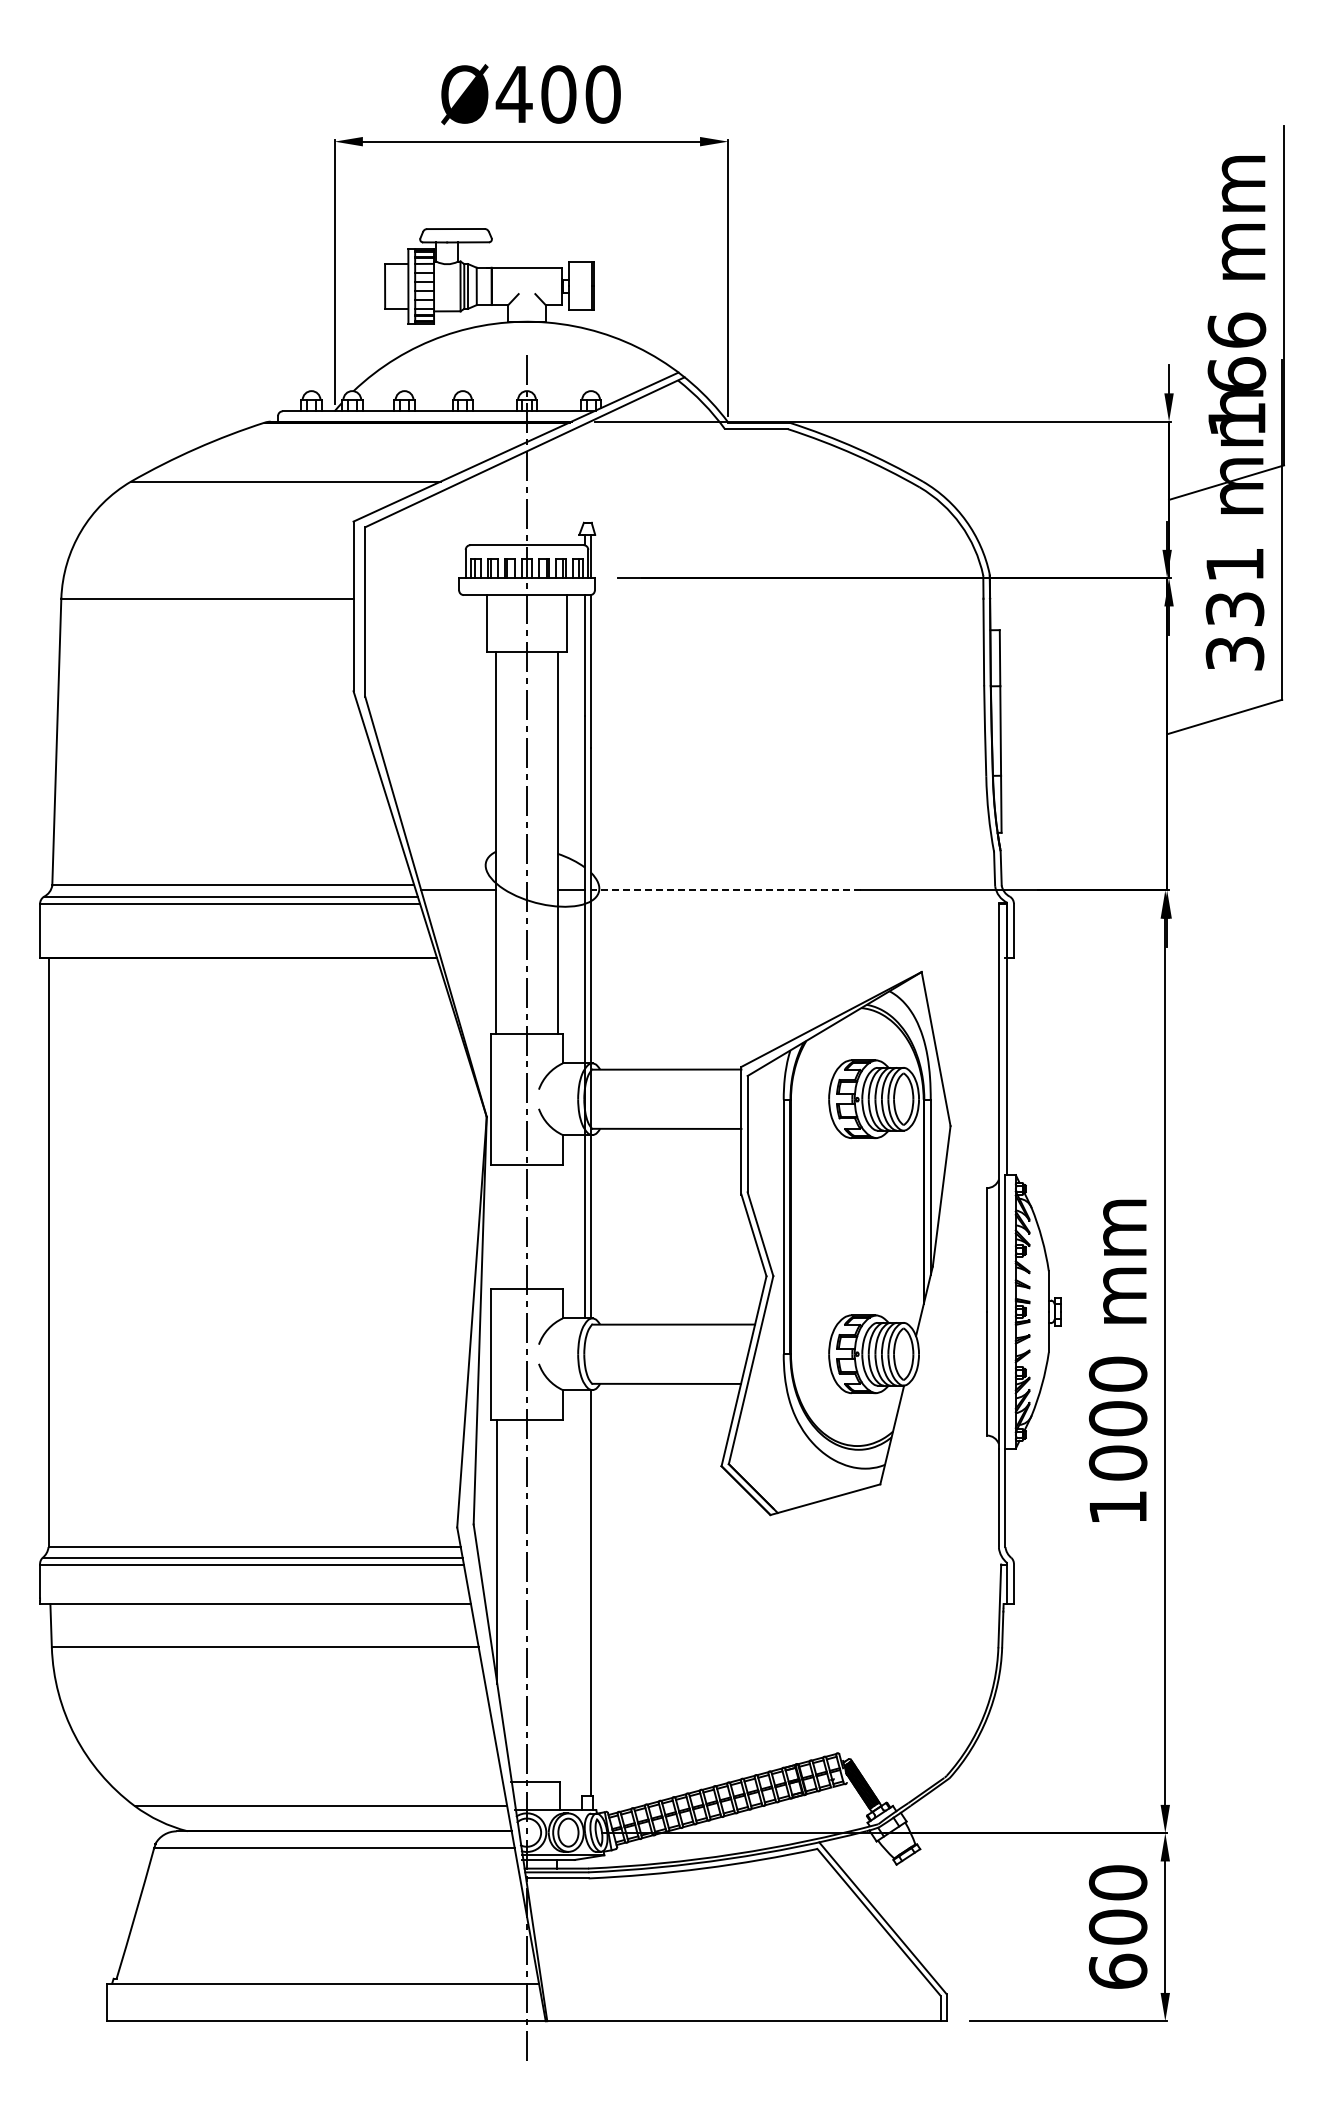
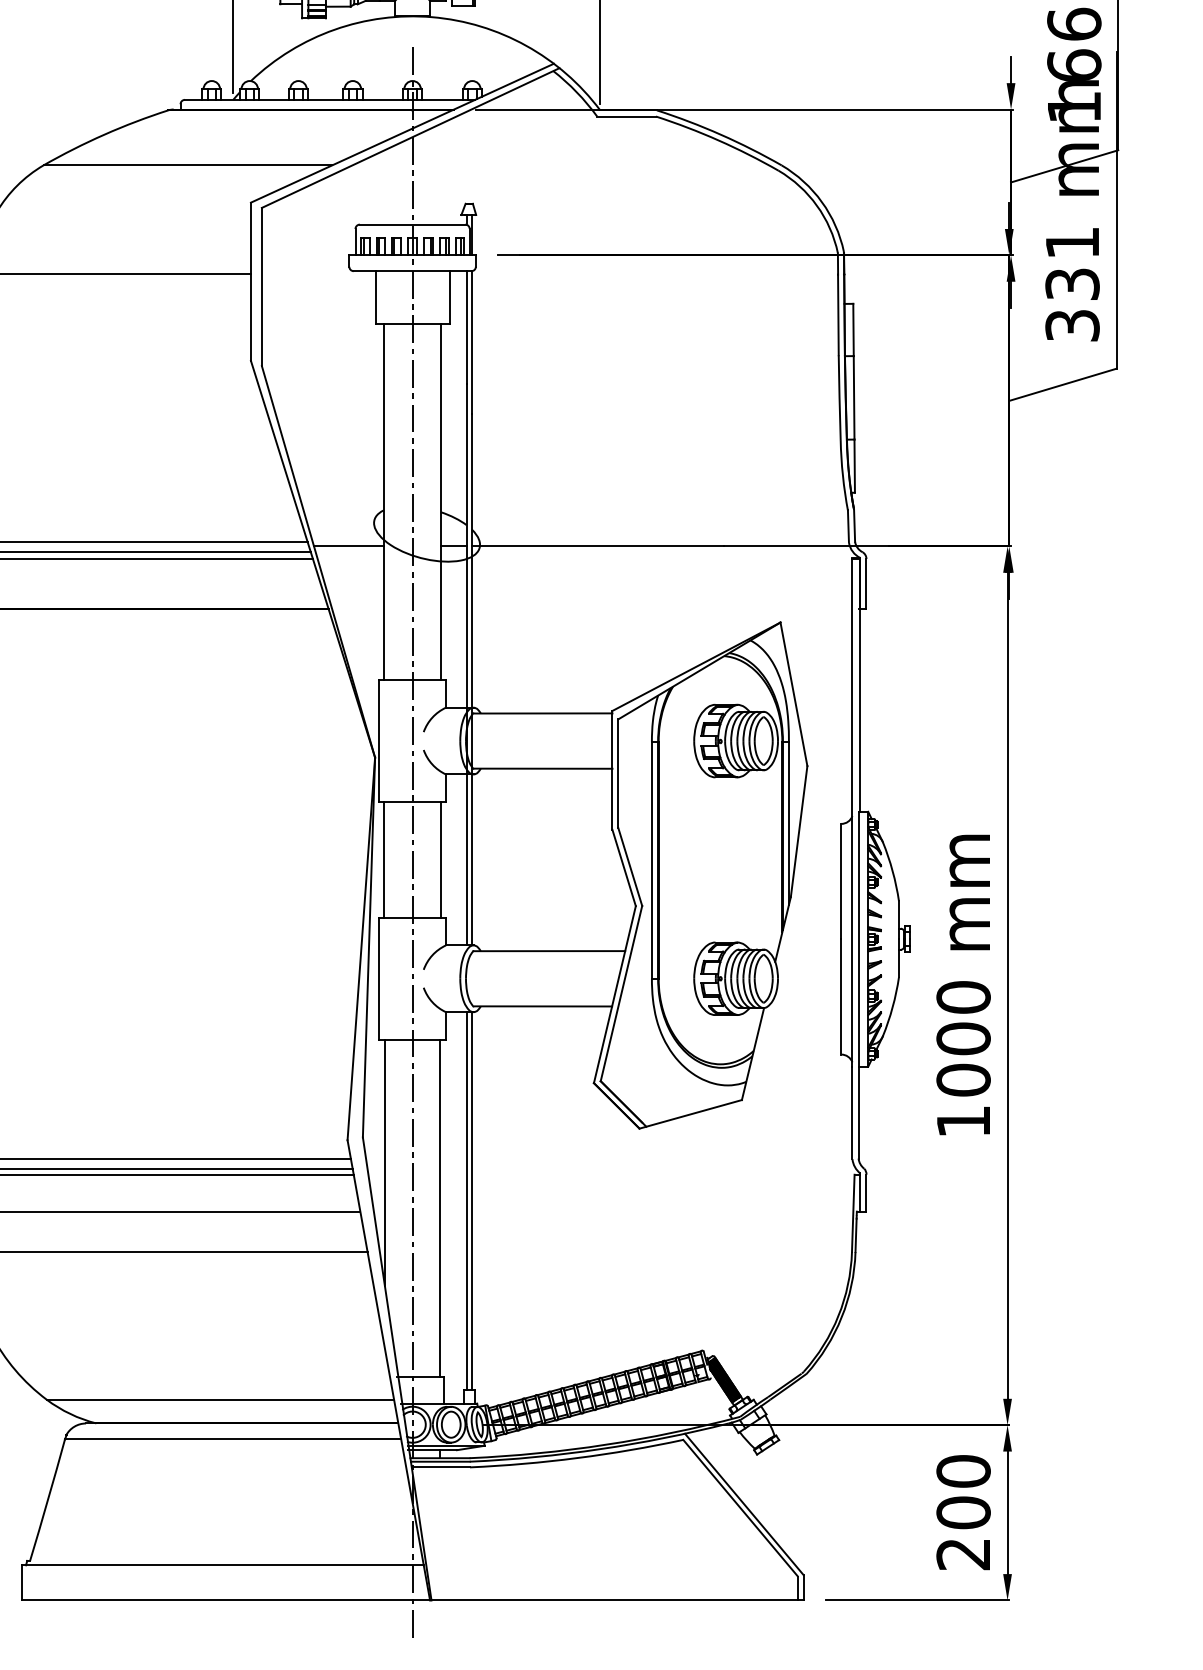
line: (725, 890) -> (597, 546), dashed -> solid
line: (496, 1226) -> (384, 859), added
line: (557, 1226) -> (441, 859), added
line: (584, 1592) -> (466, 1200), added
line: (556, 1600) -> (440, 1208), added
text: (1117, 1970) -> (963, 1553), 600 -> 200

